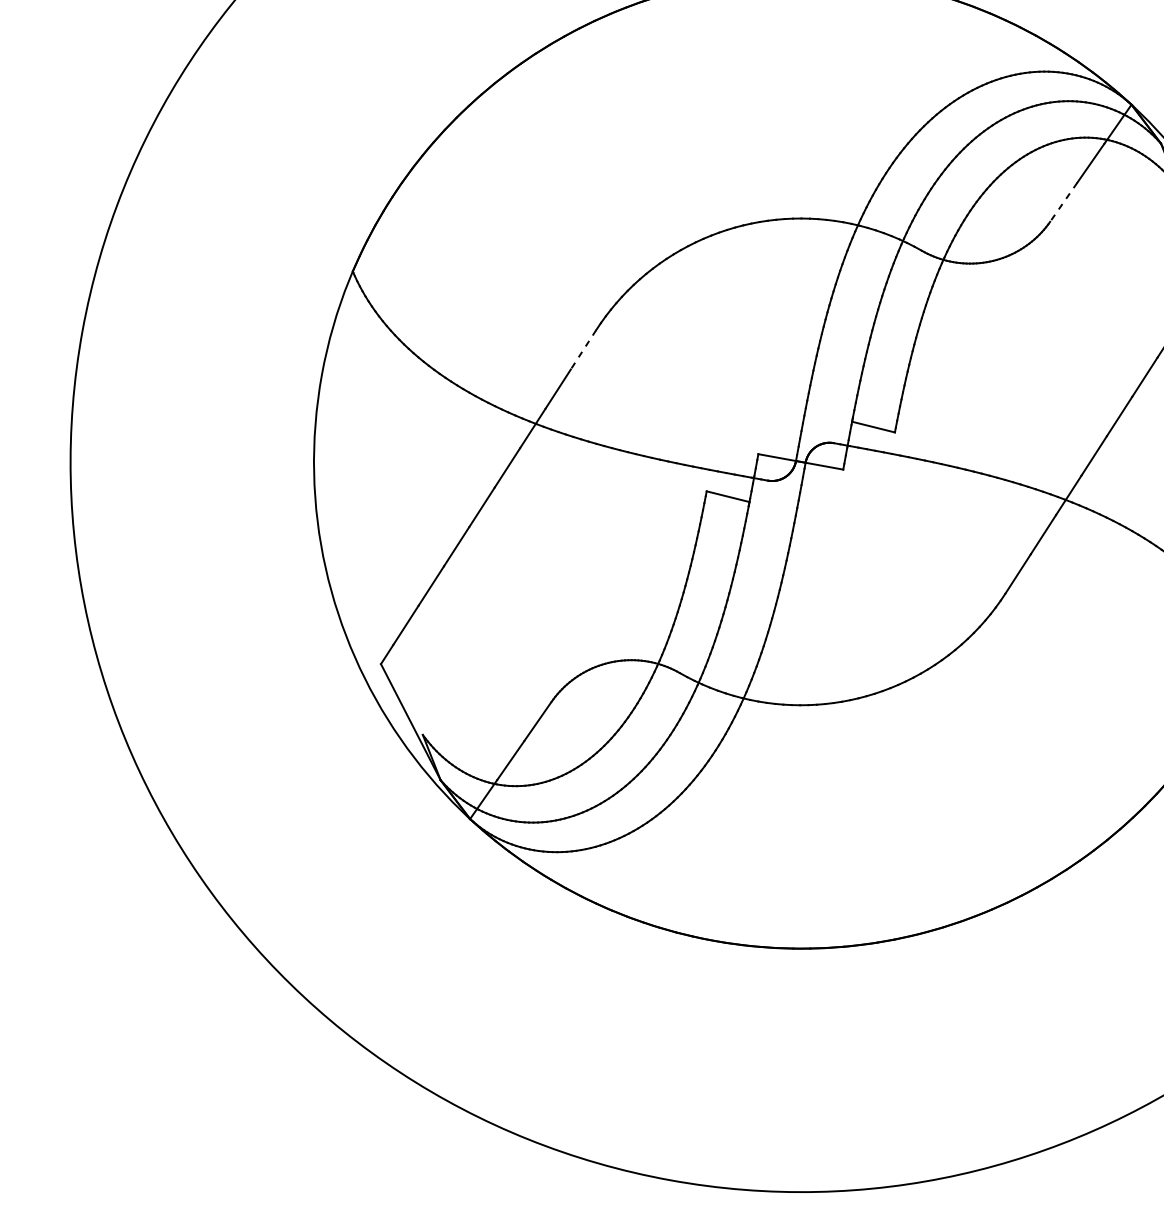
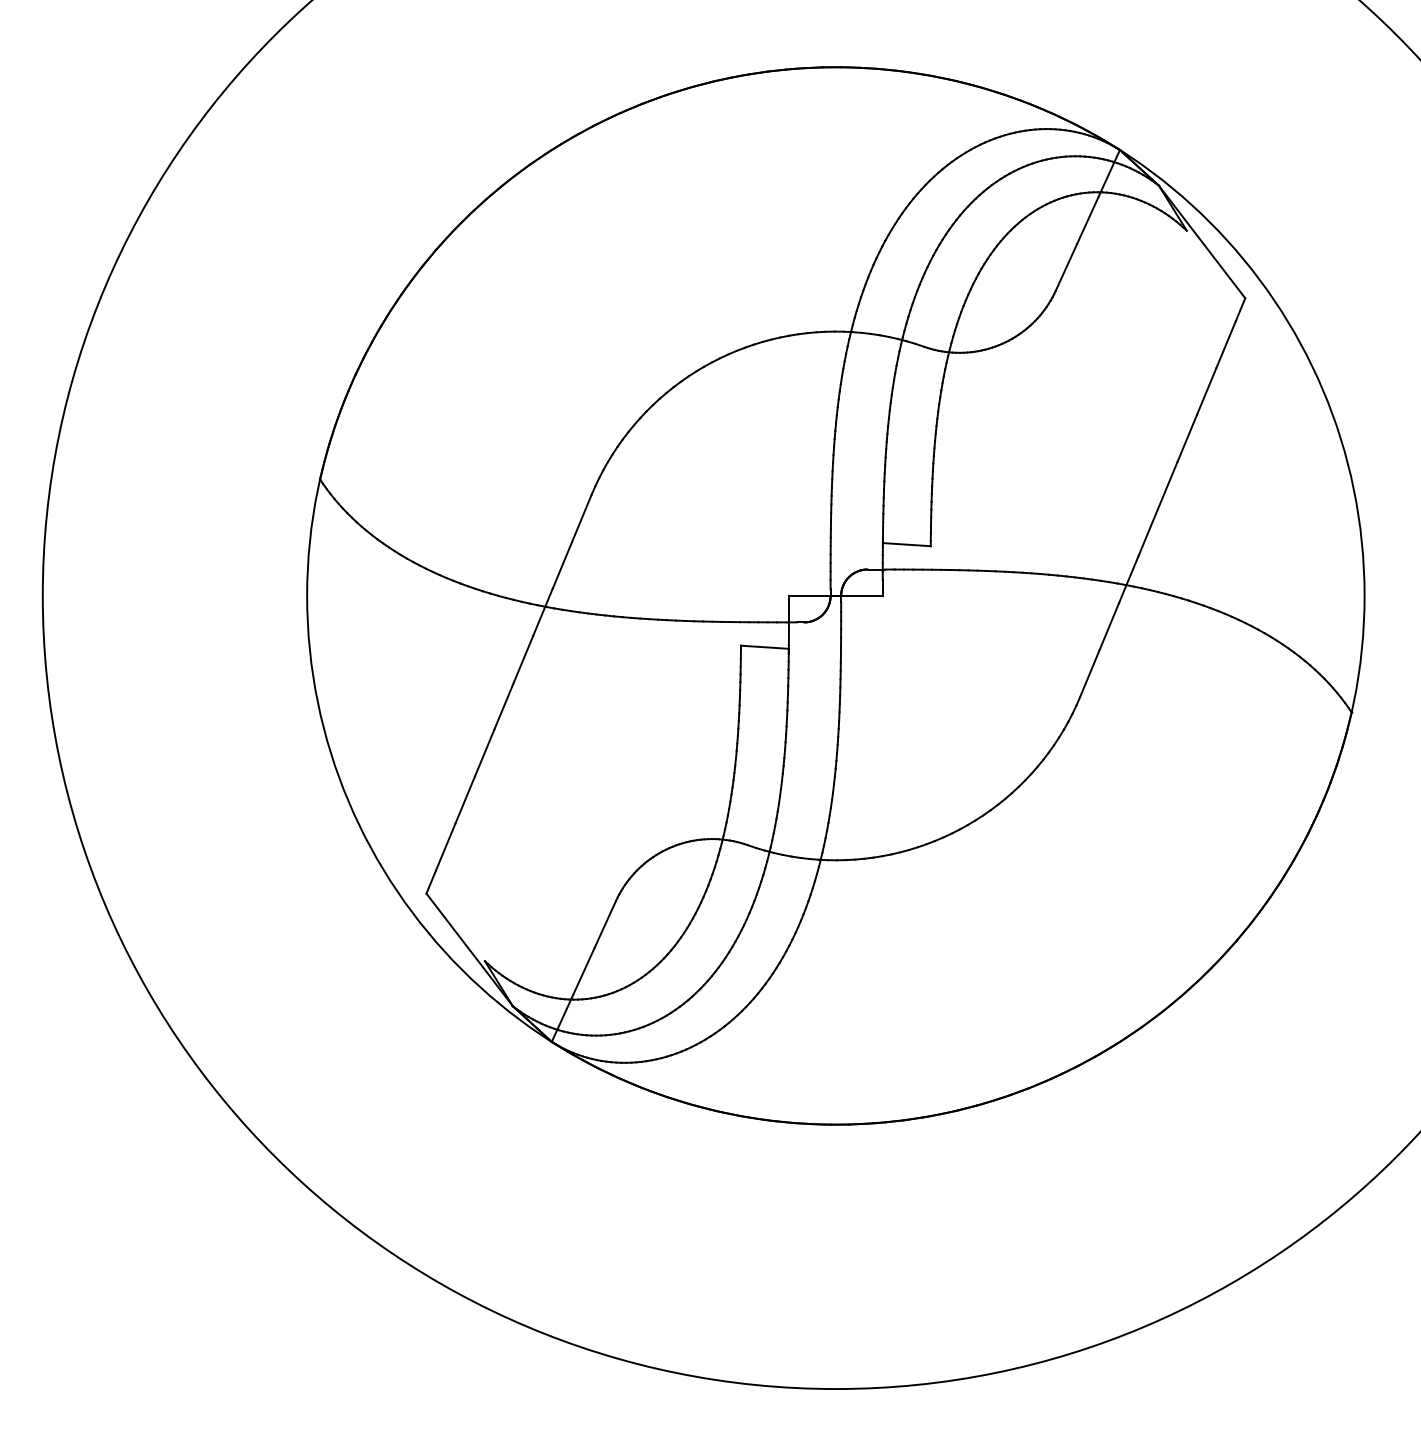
line: (1063, 202) -> (1066, 267), dashed -> solid
line: (583, 349) -> (581, 518), dashed -> solid

